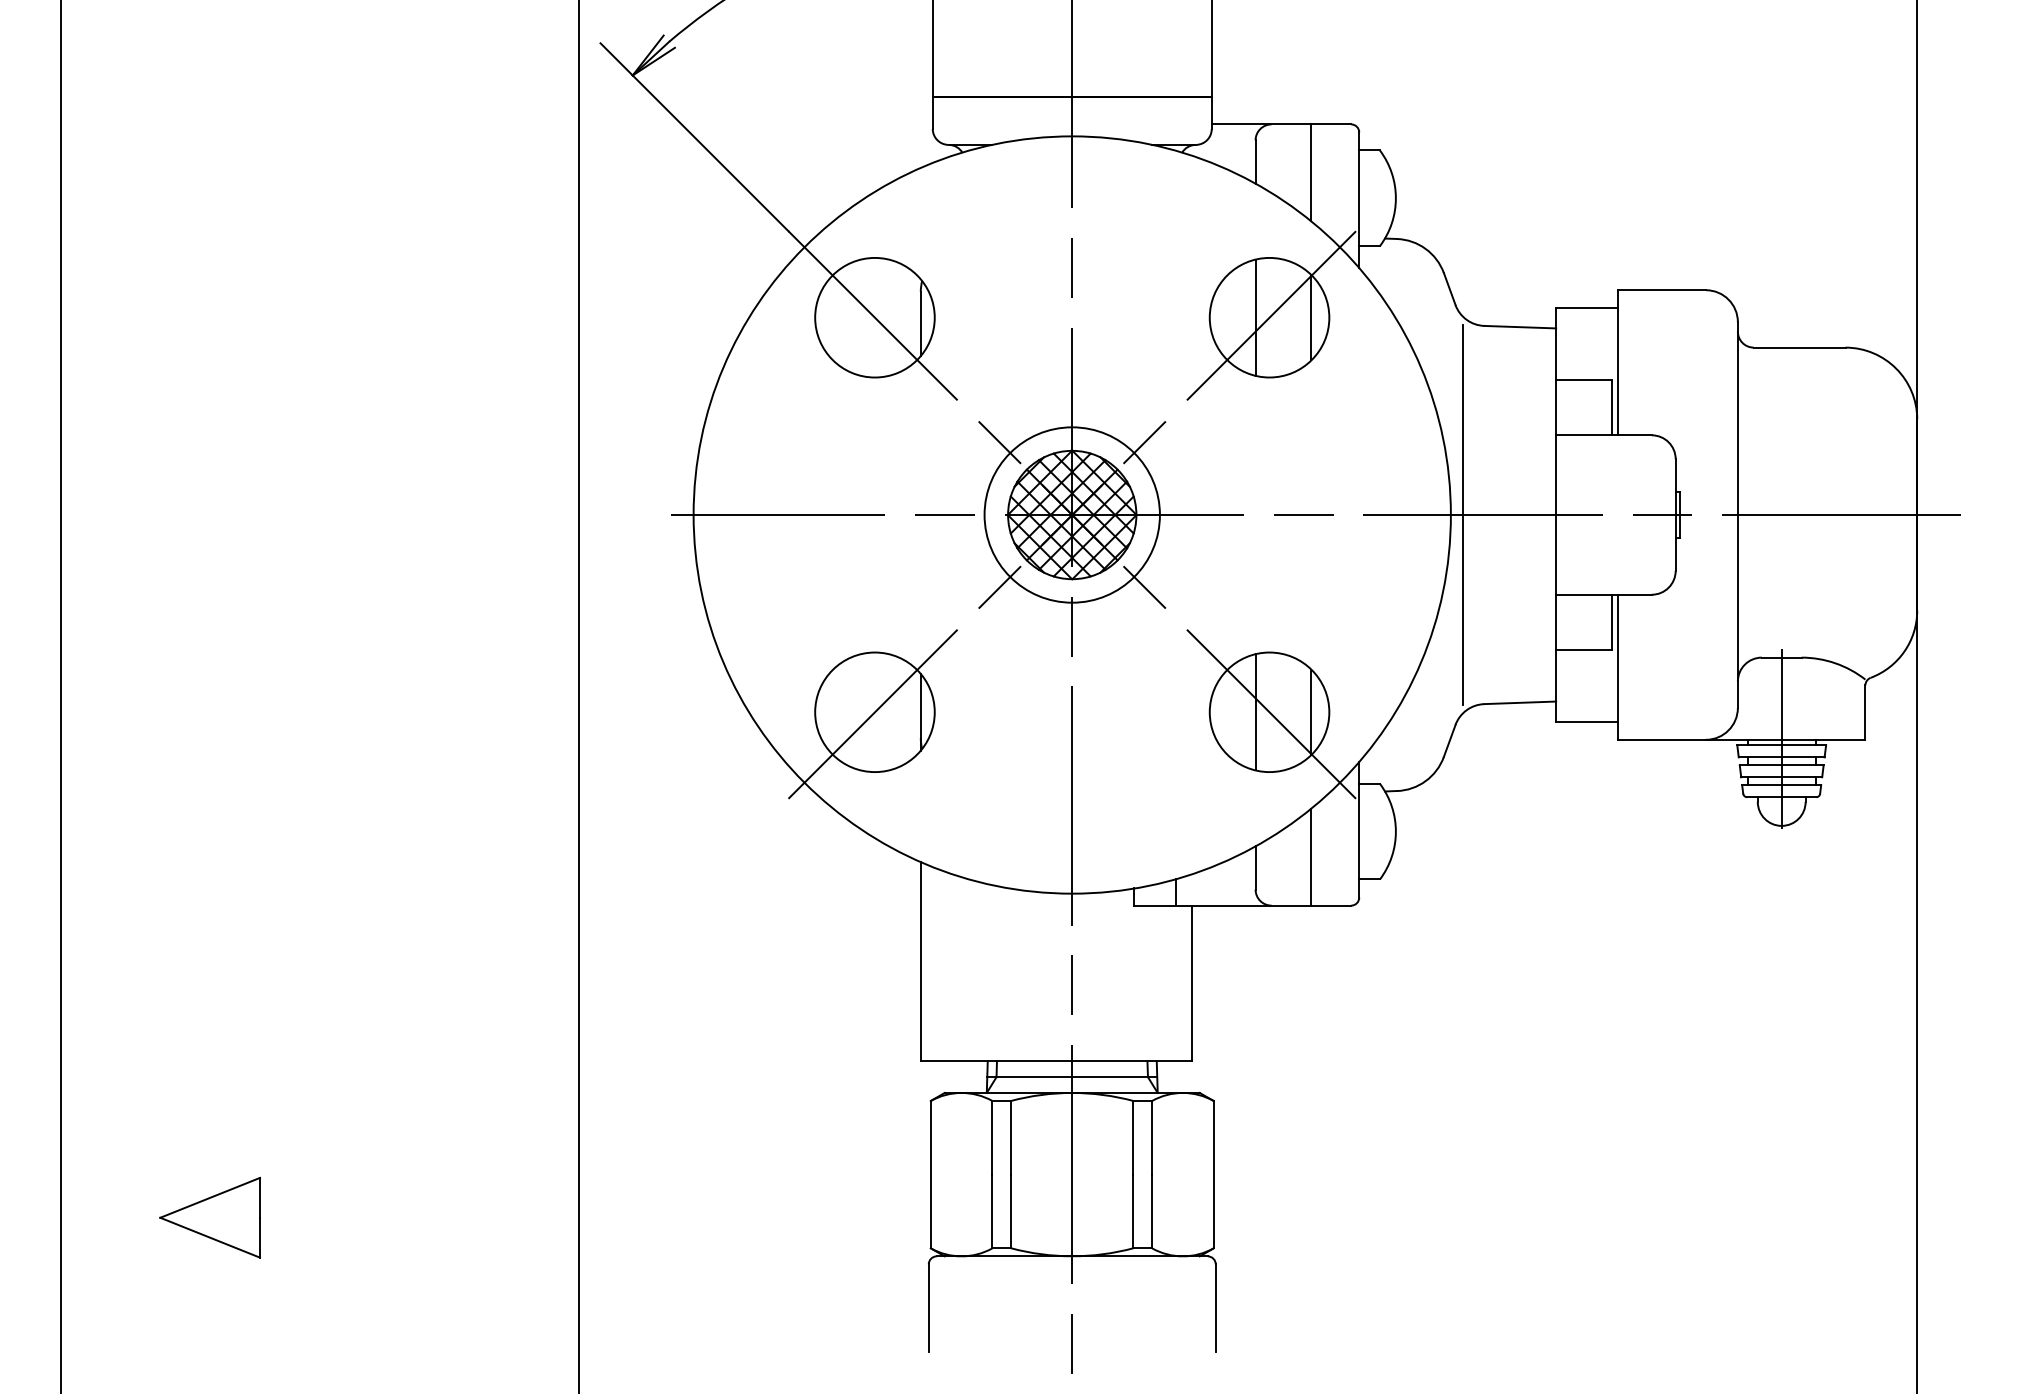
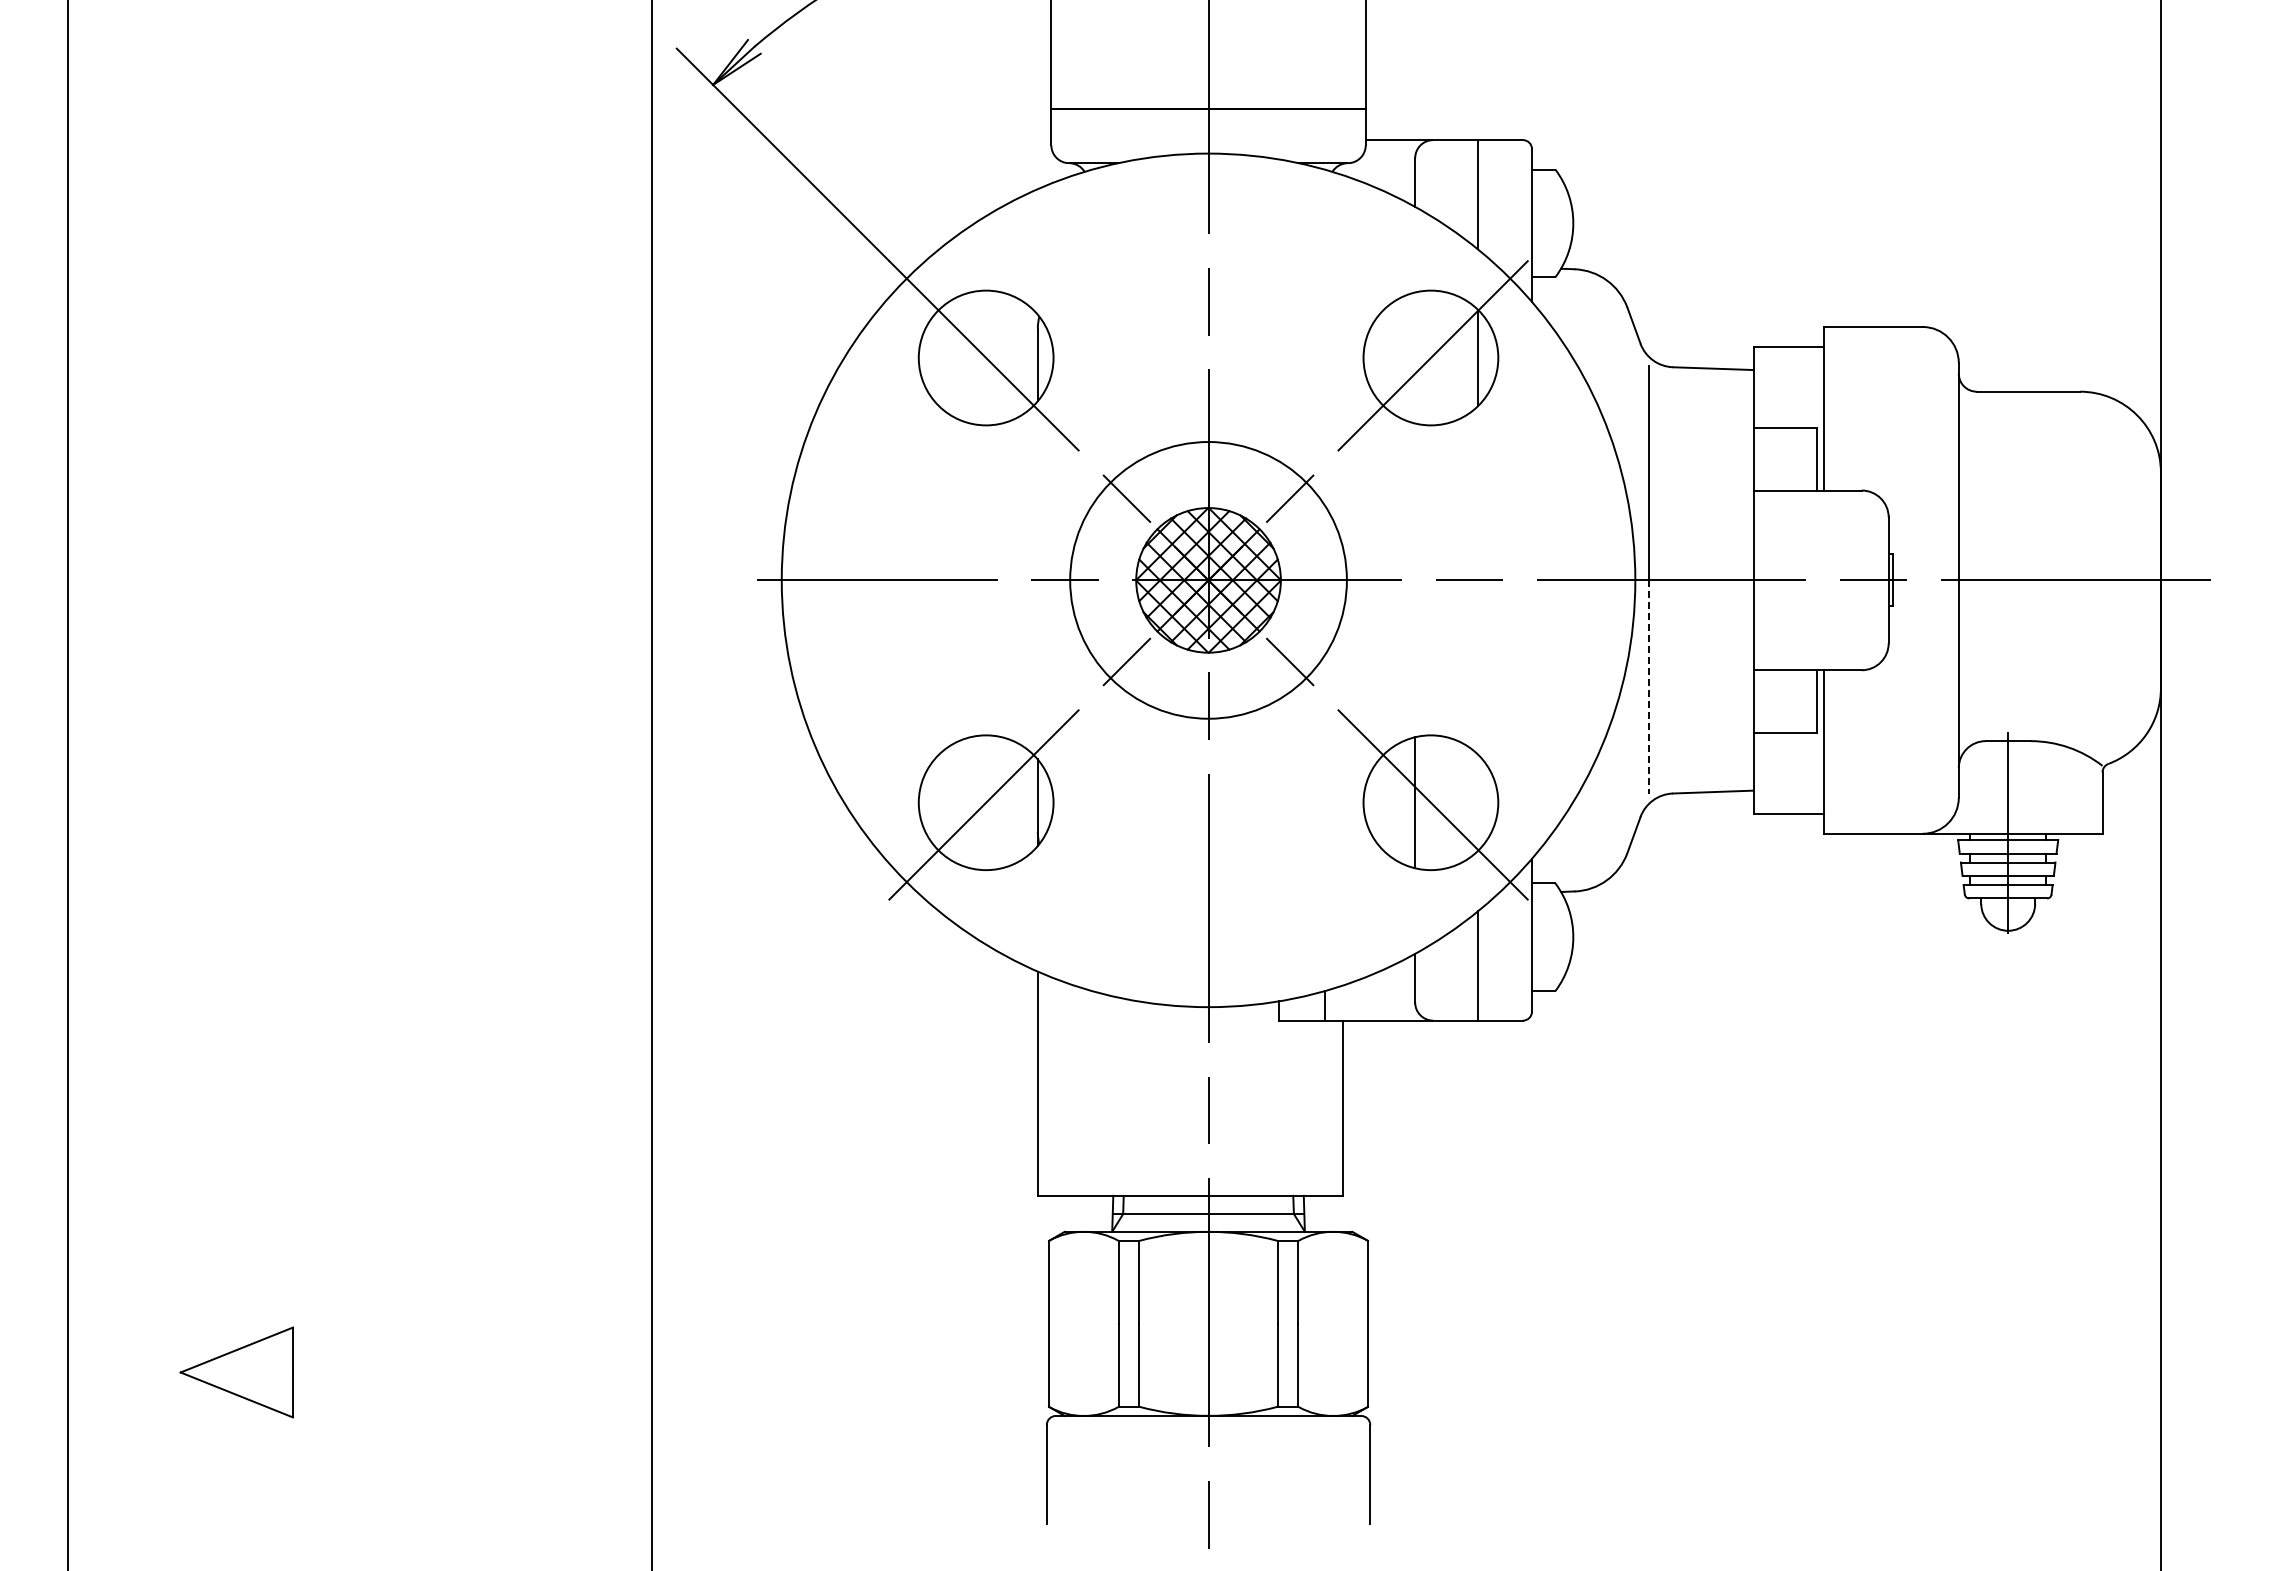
line: (1255, 317) -> (1415, 357), removed
circle: (1072, 515) -> (1208, 580), size x1.4
line: (1462, 610) -> (1648, 687), solid -> dashed
line: (1311, 712) -> (1478, 802), removed

